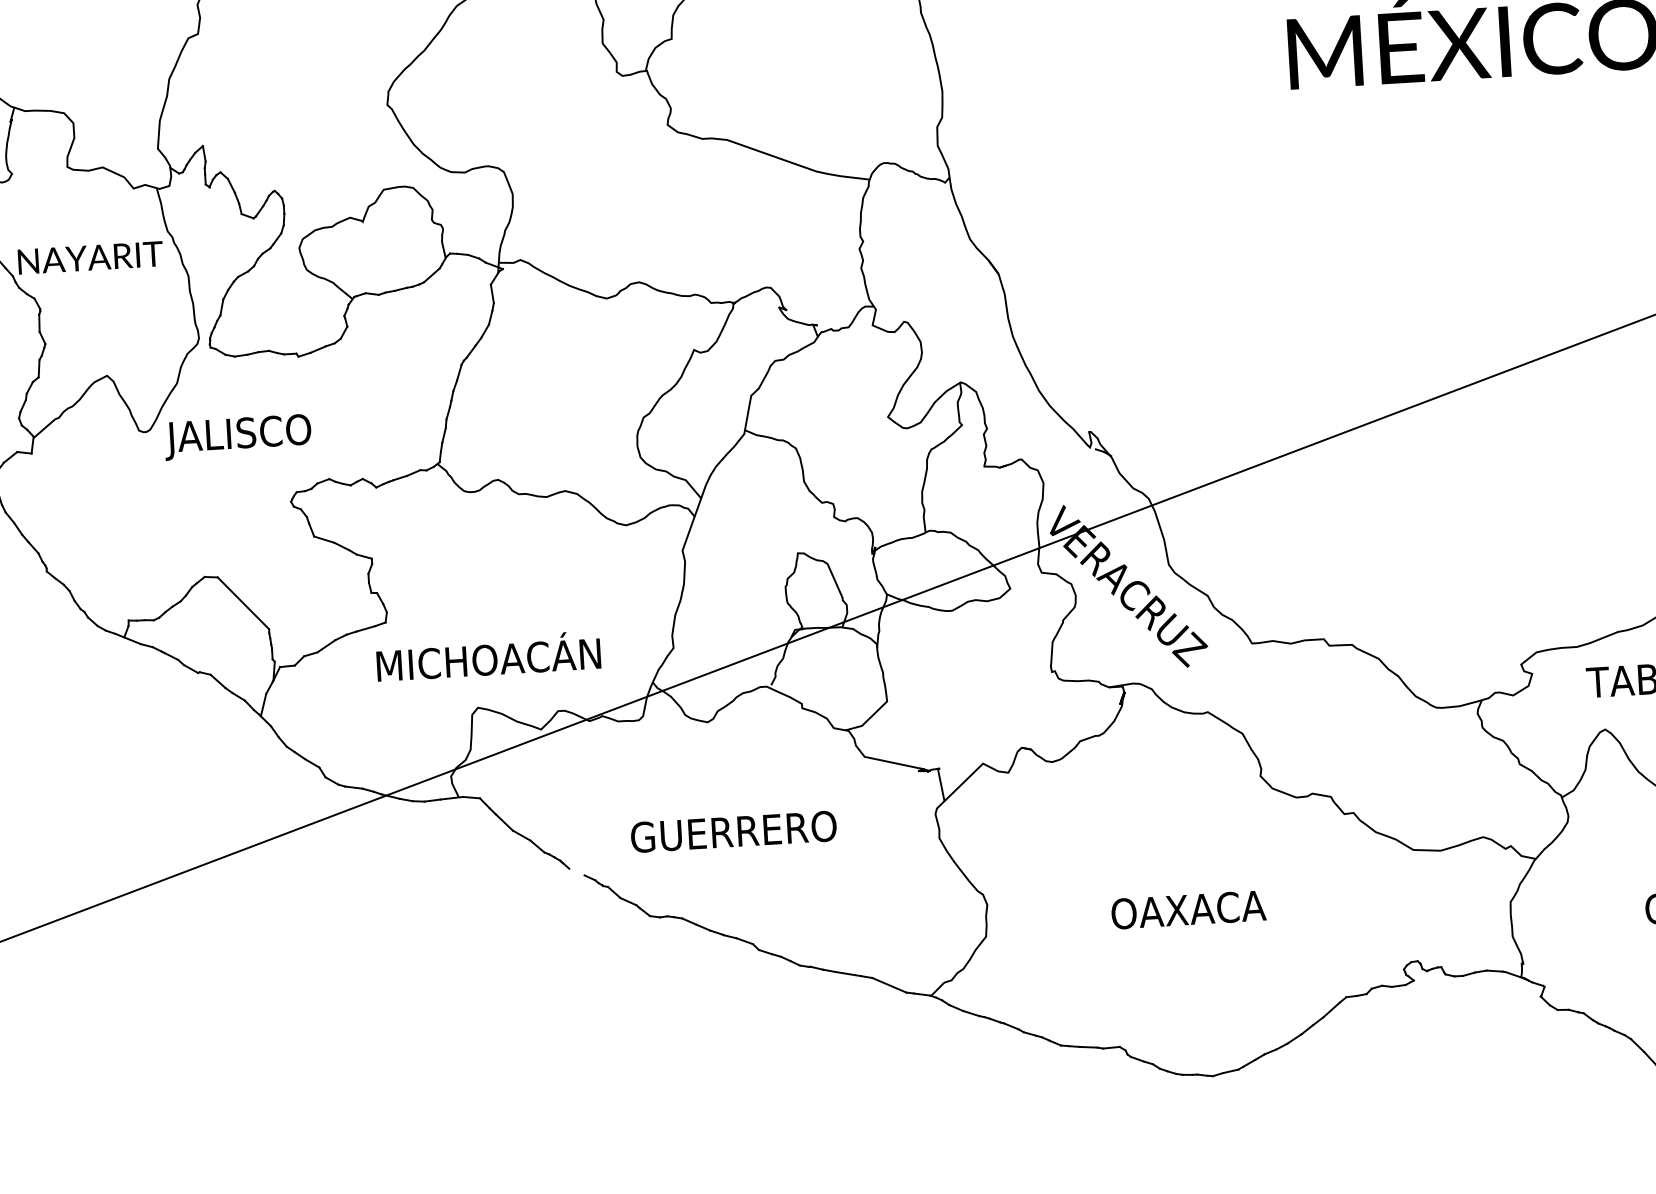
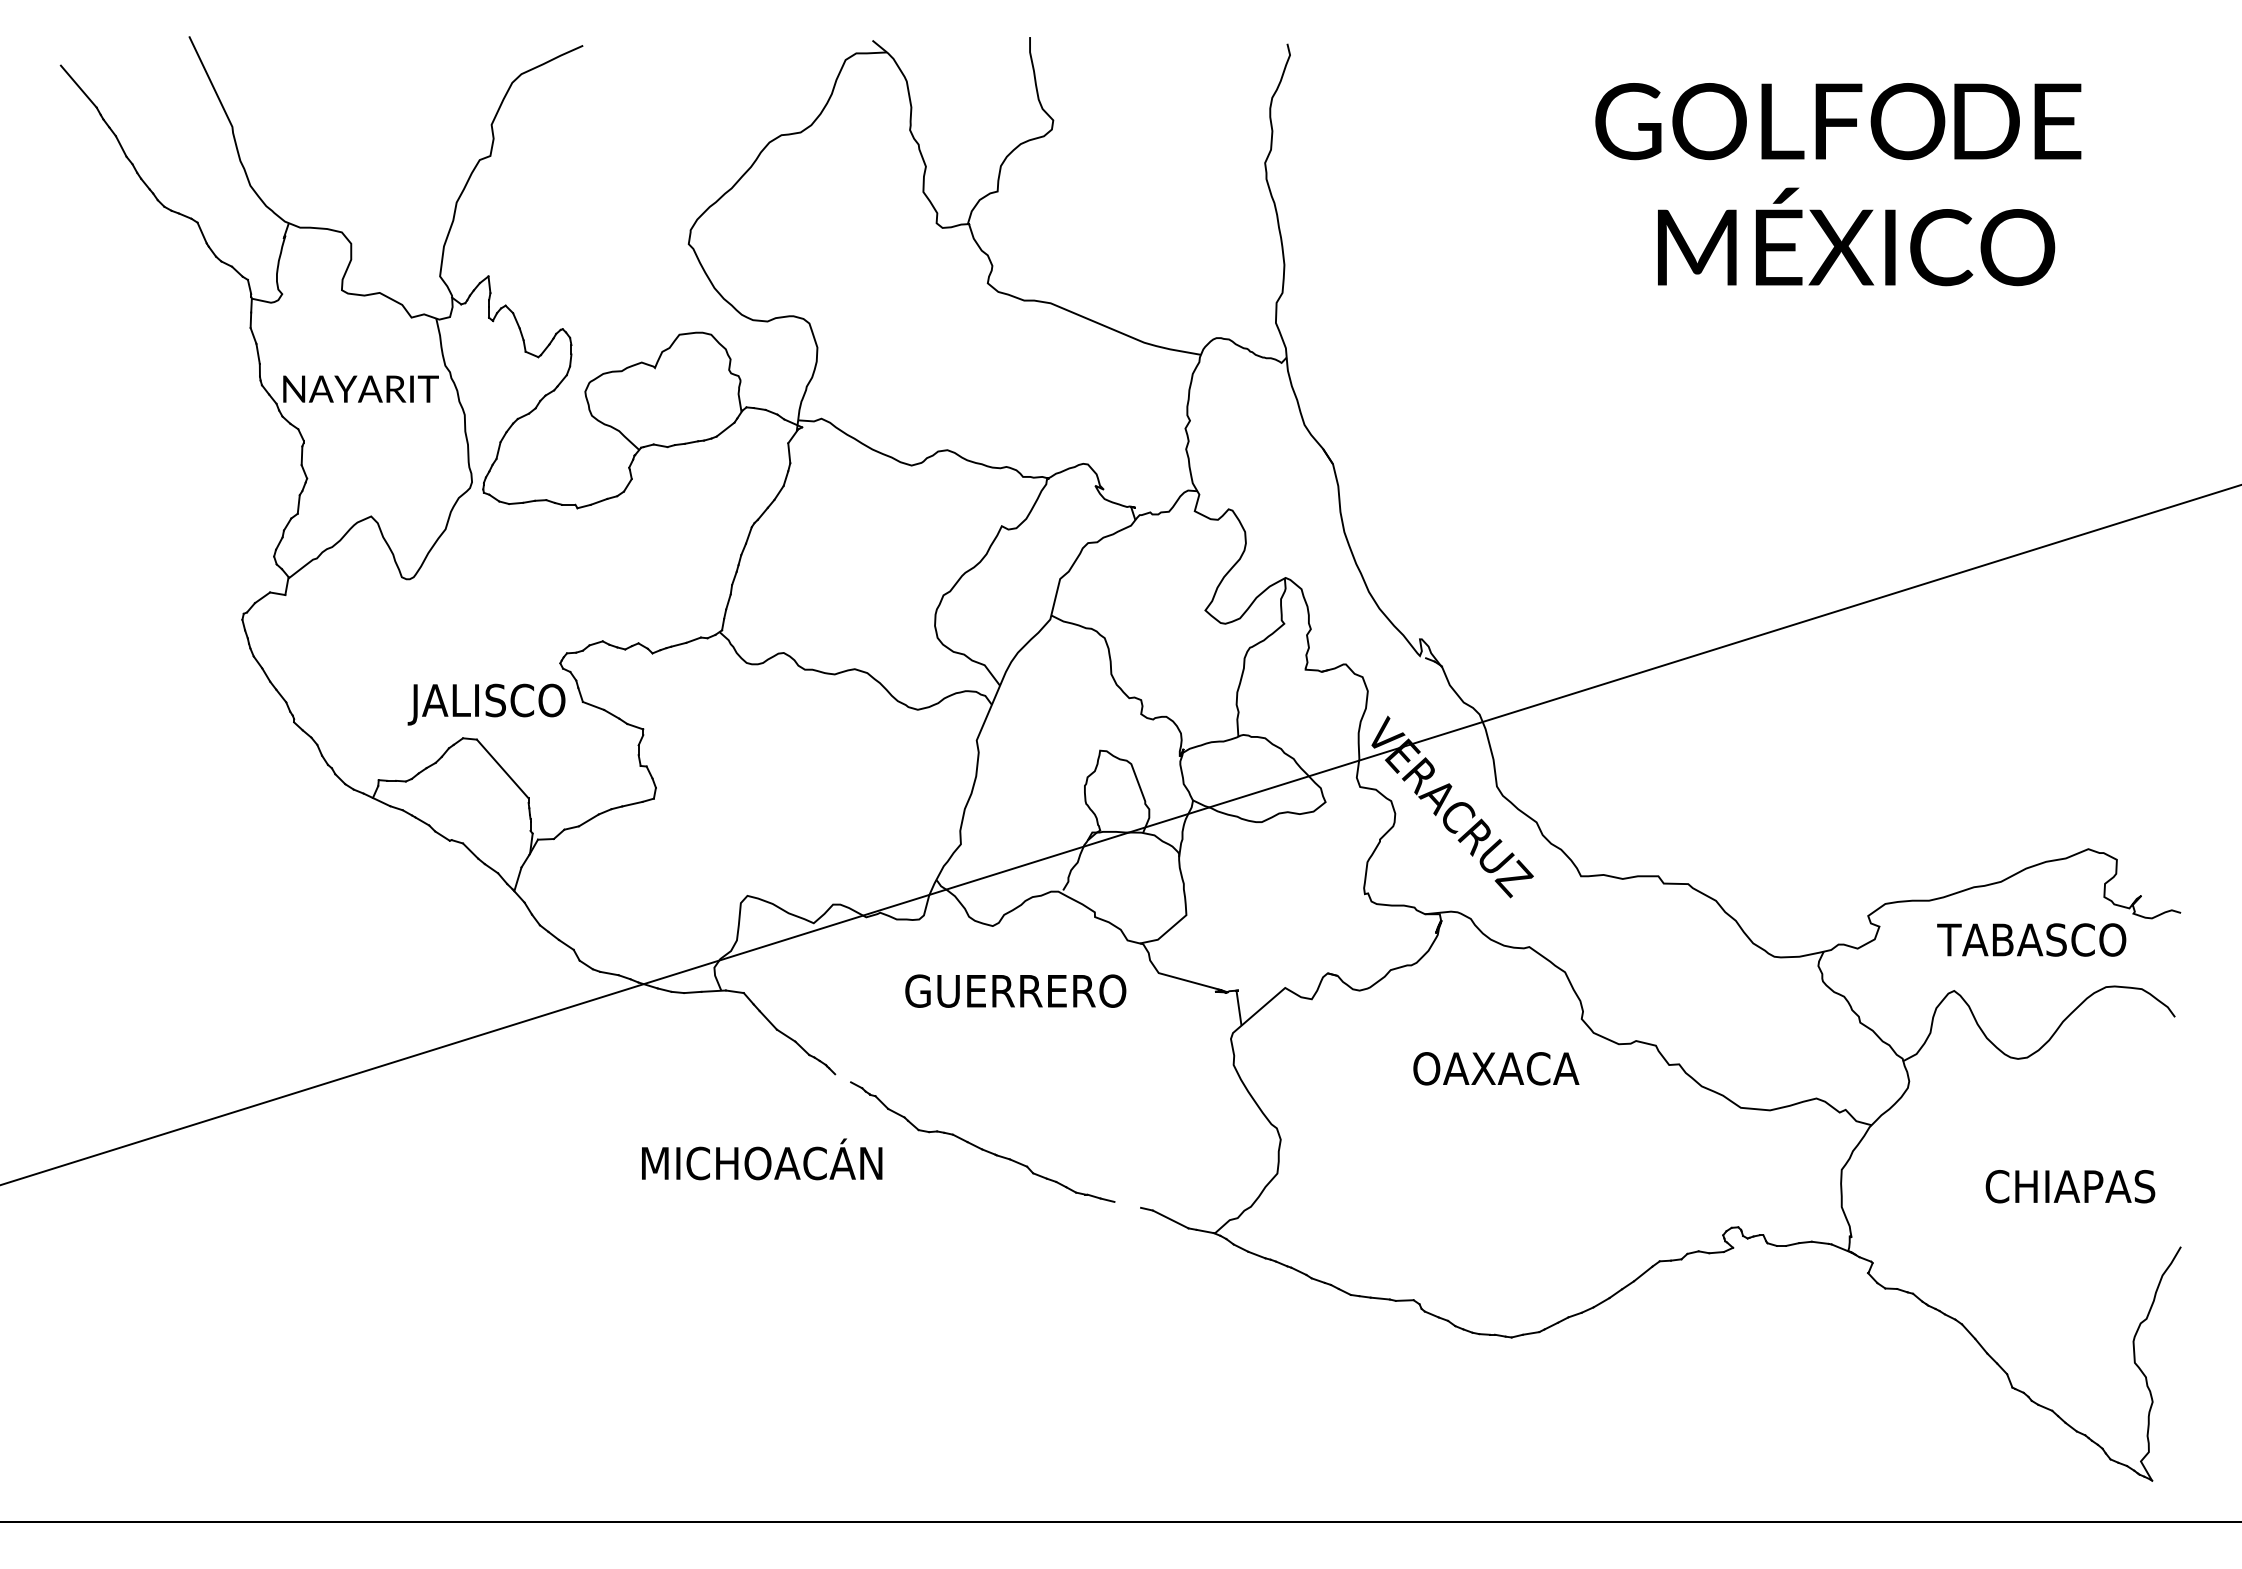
text: (237, 437) -> (486, 704), moved
text: (488, 656) -> (762, 1159), moved
text: (733, 831) -> (1015, 990), moved
text: (1188, 909) -> (1496, 1068), moved
line: (848, 973) -> (1127, 1204), removed

